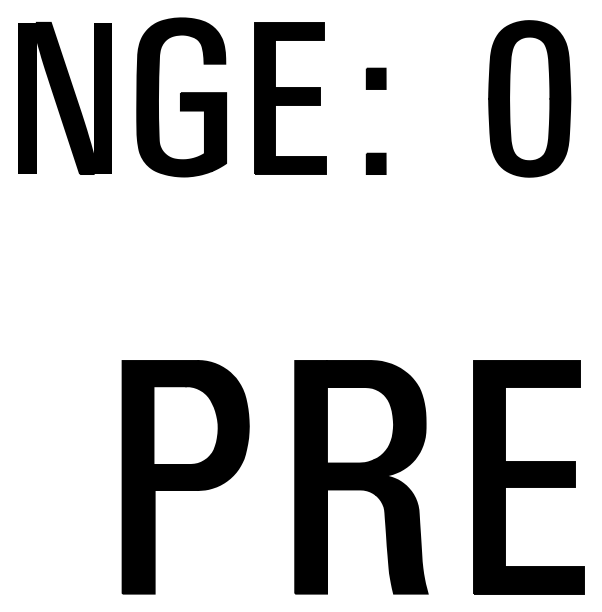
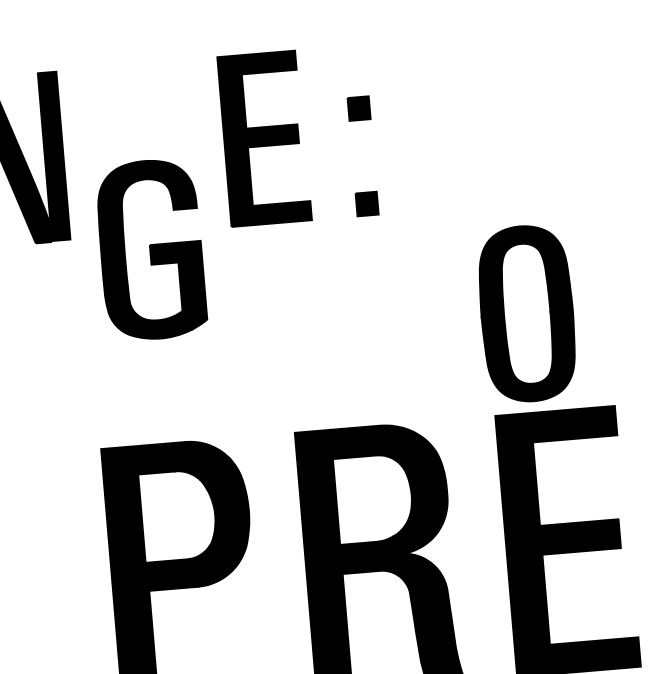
part: (181, 97) -> (150, 250), moved
part: (529, 98) -> (526, 313), moved

